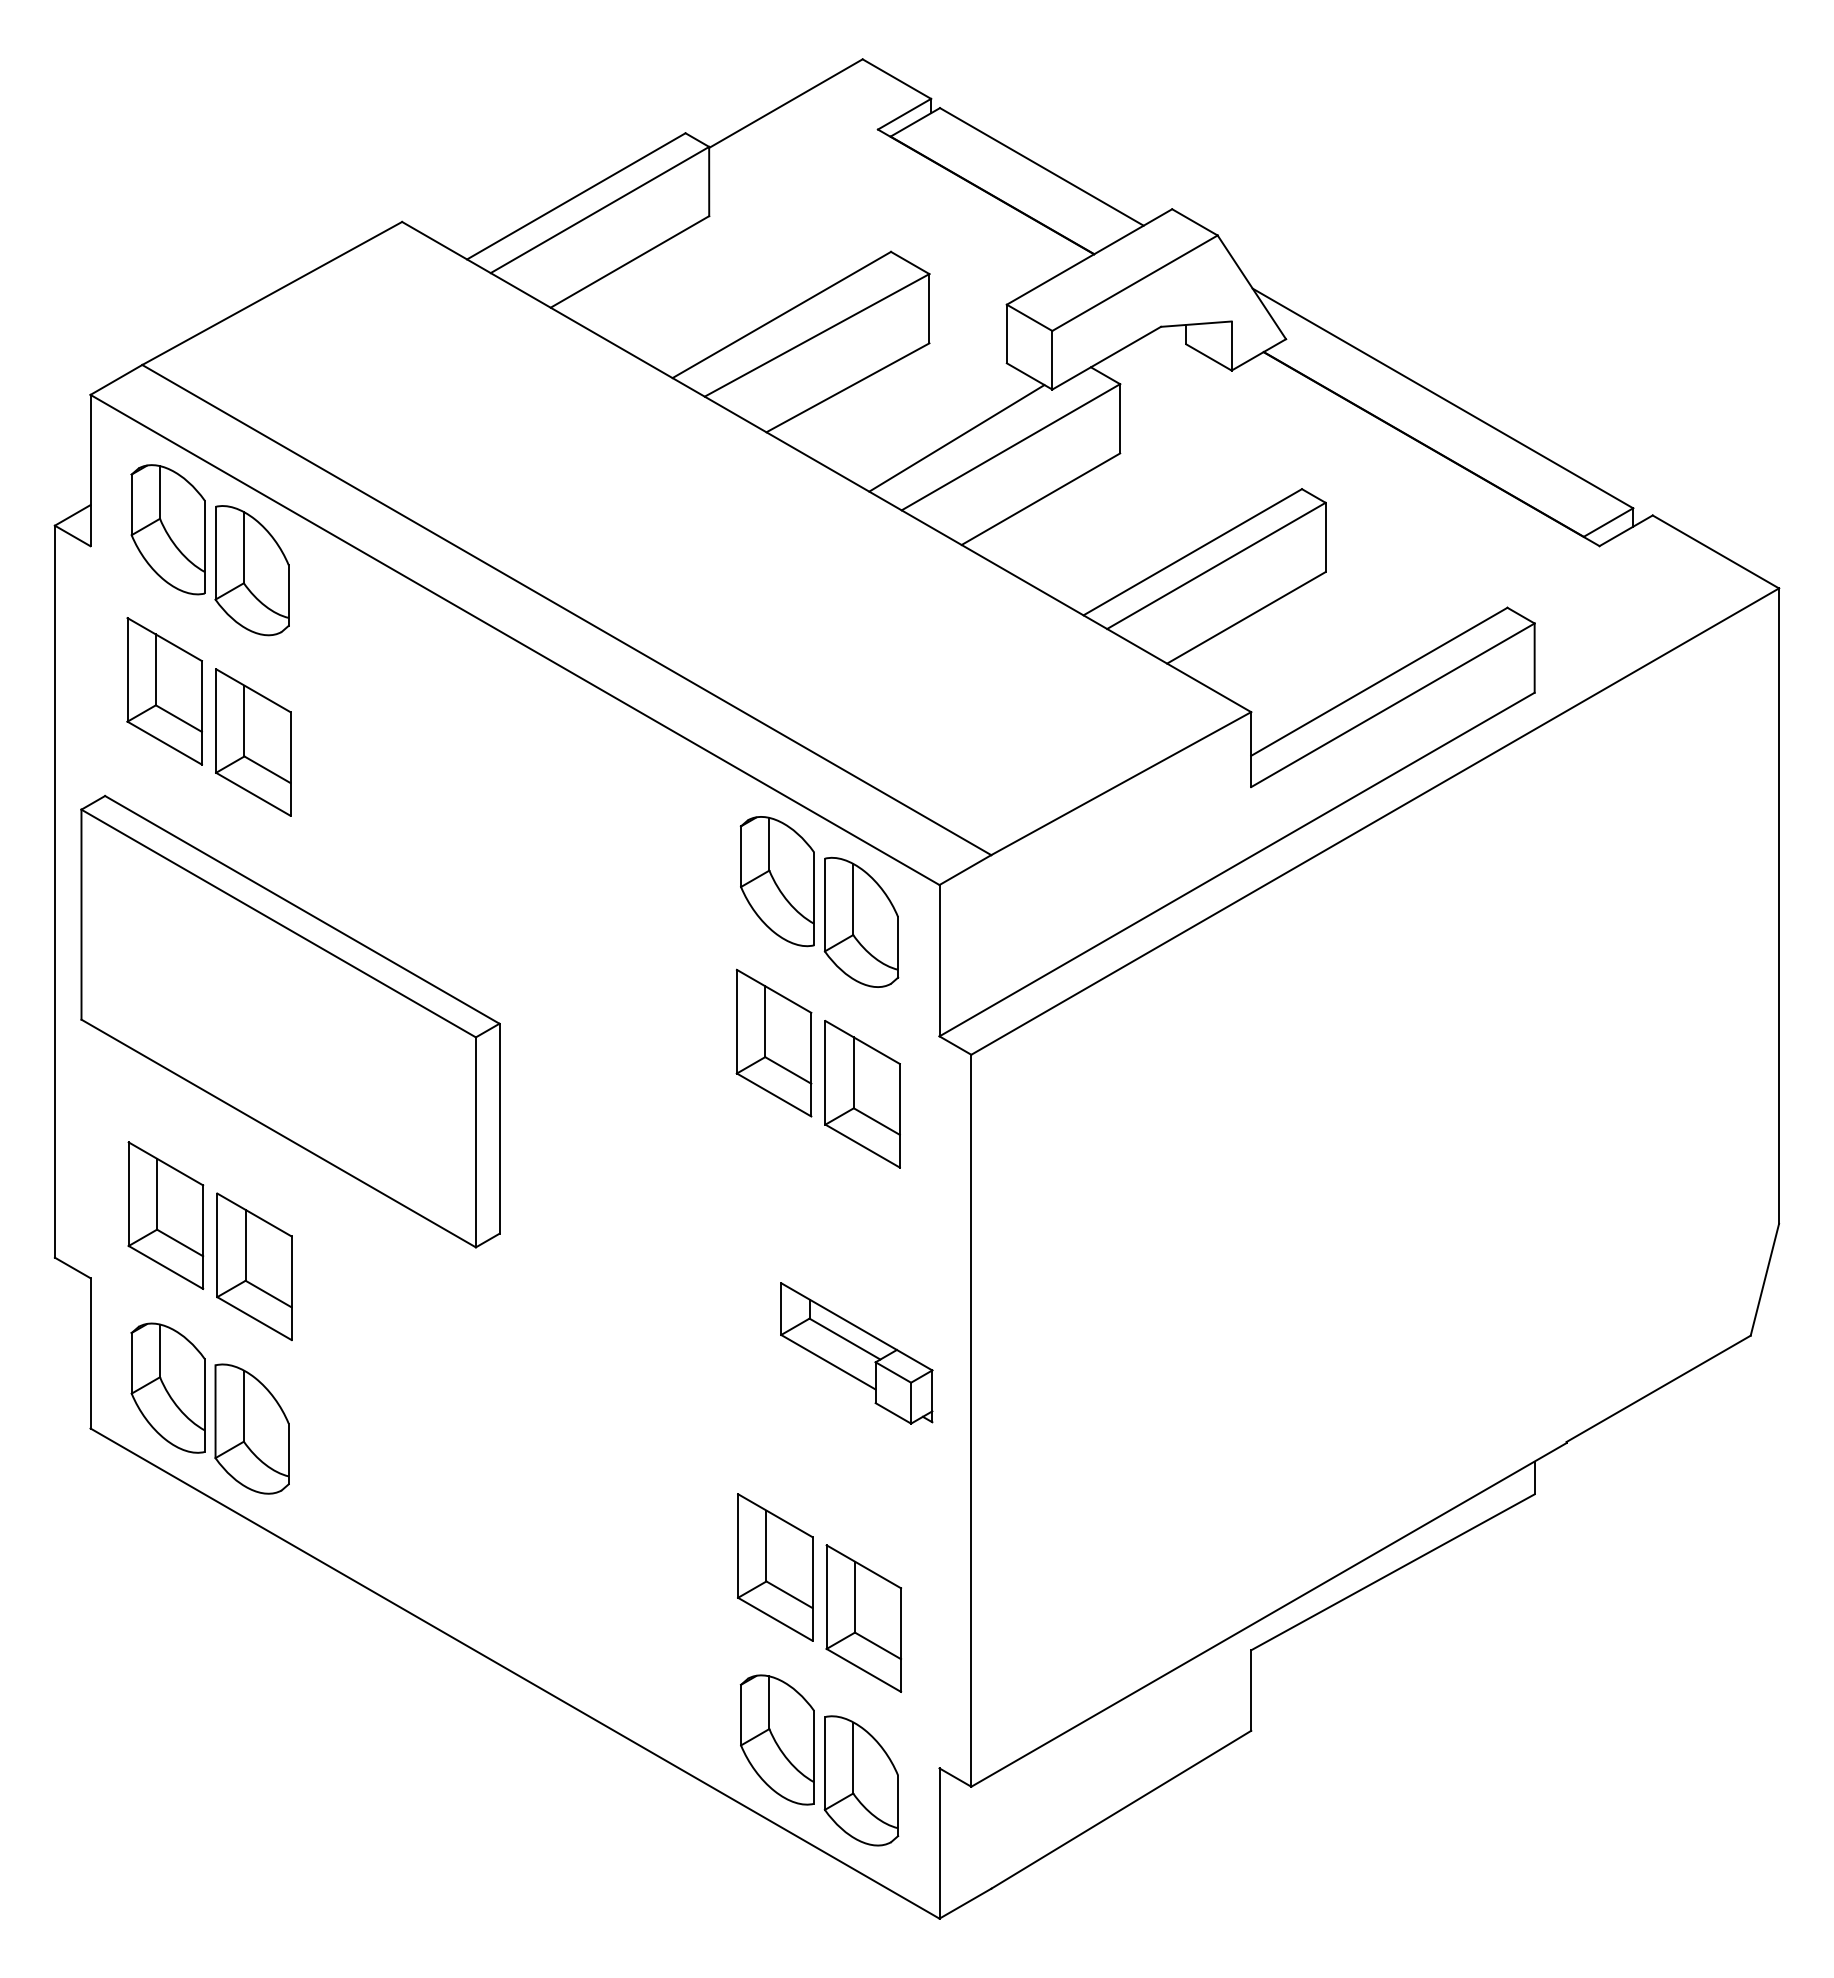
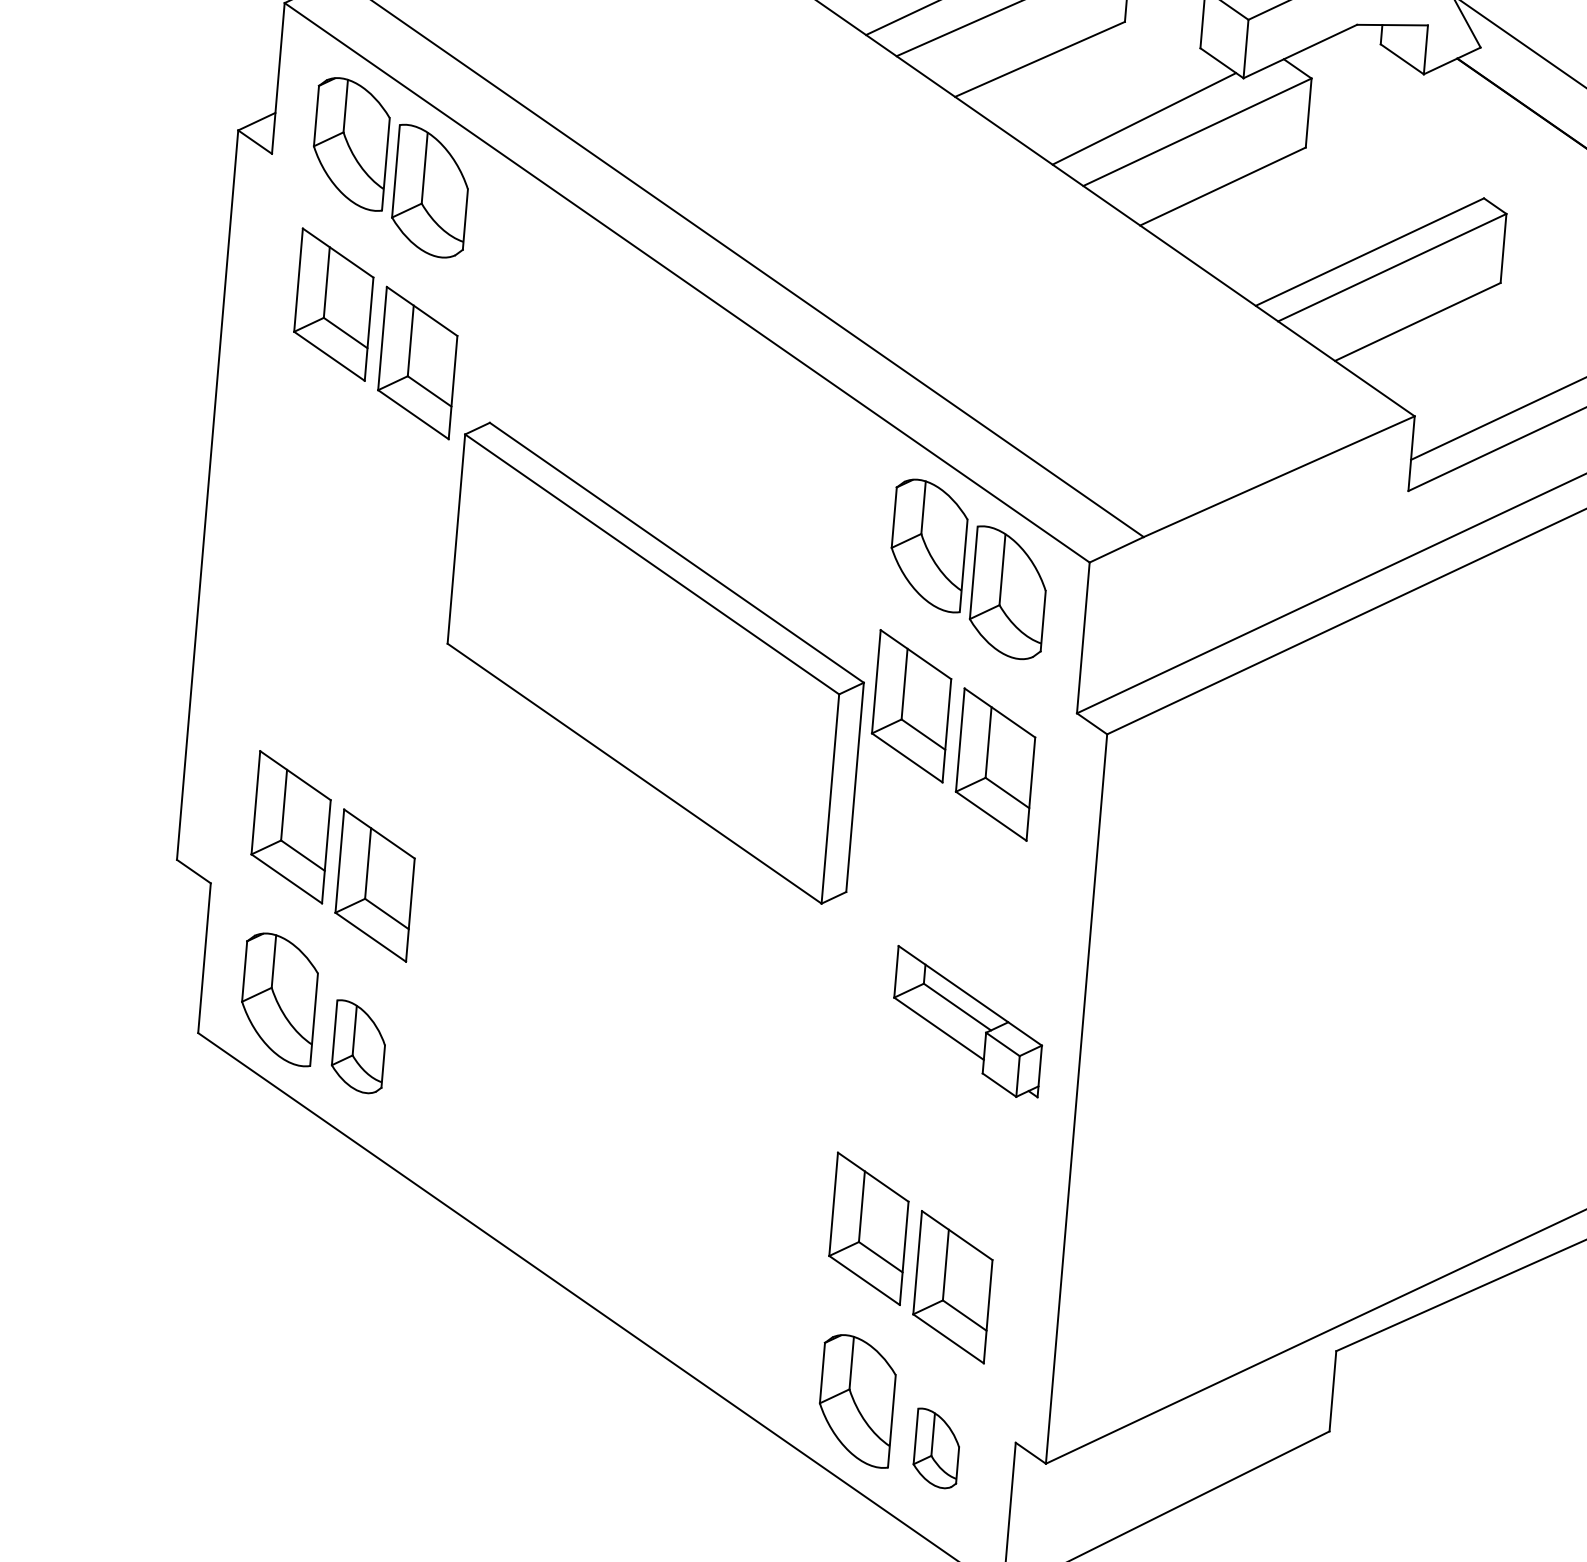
part: (290, 1021) -> (655, 663), moved
part: (251, 1428) -> (358, 1046), size x0.7
part: (861, 1780) -> (937, 1448), size x0.6

